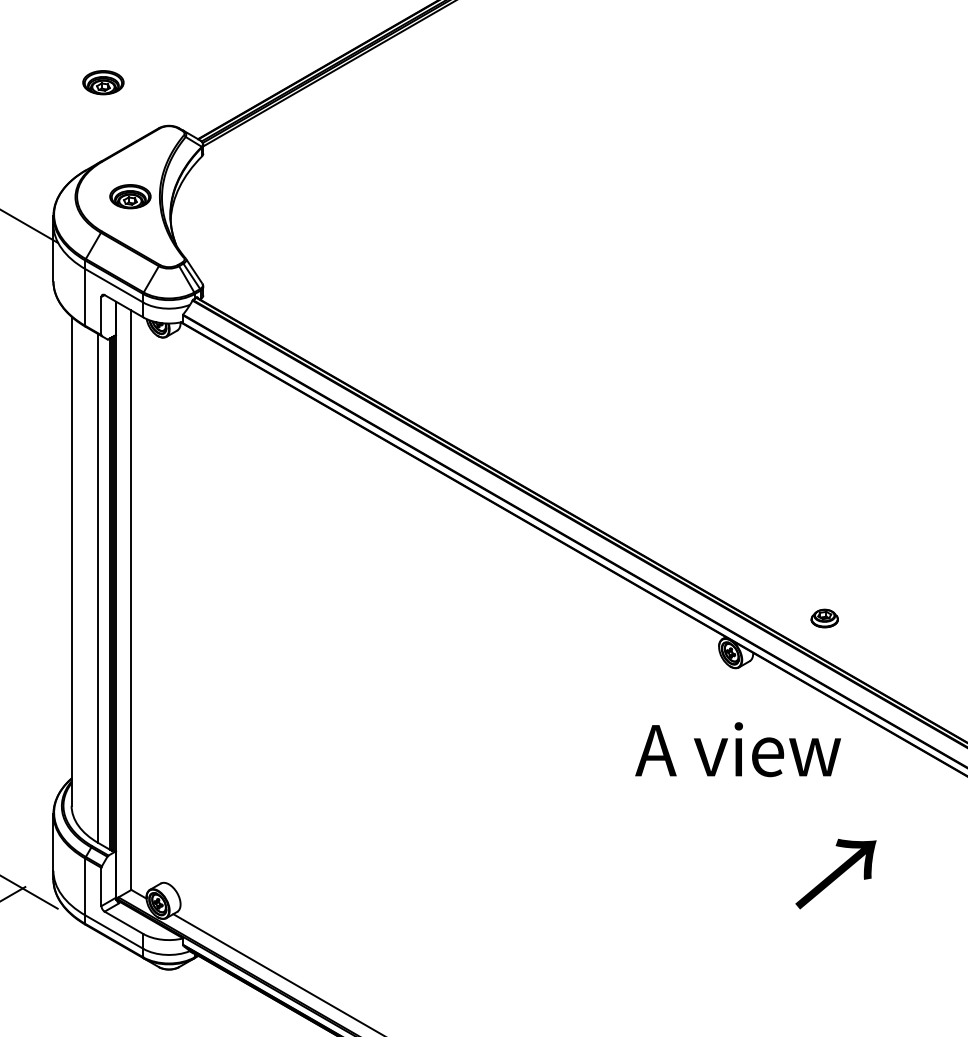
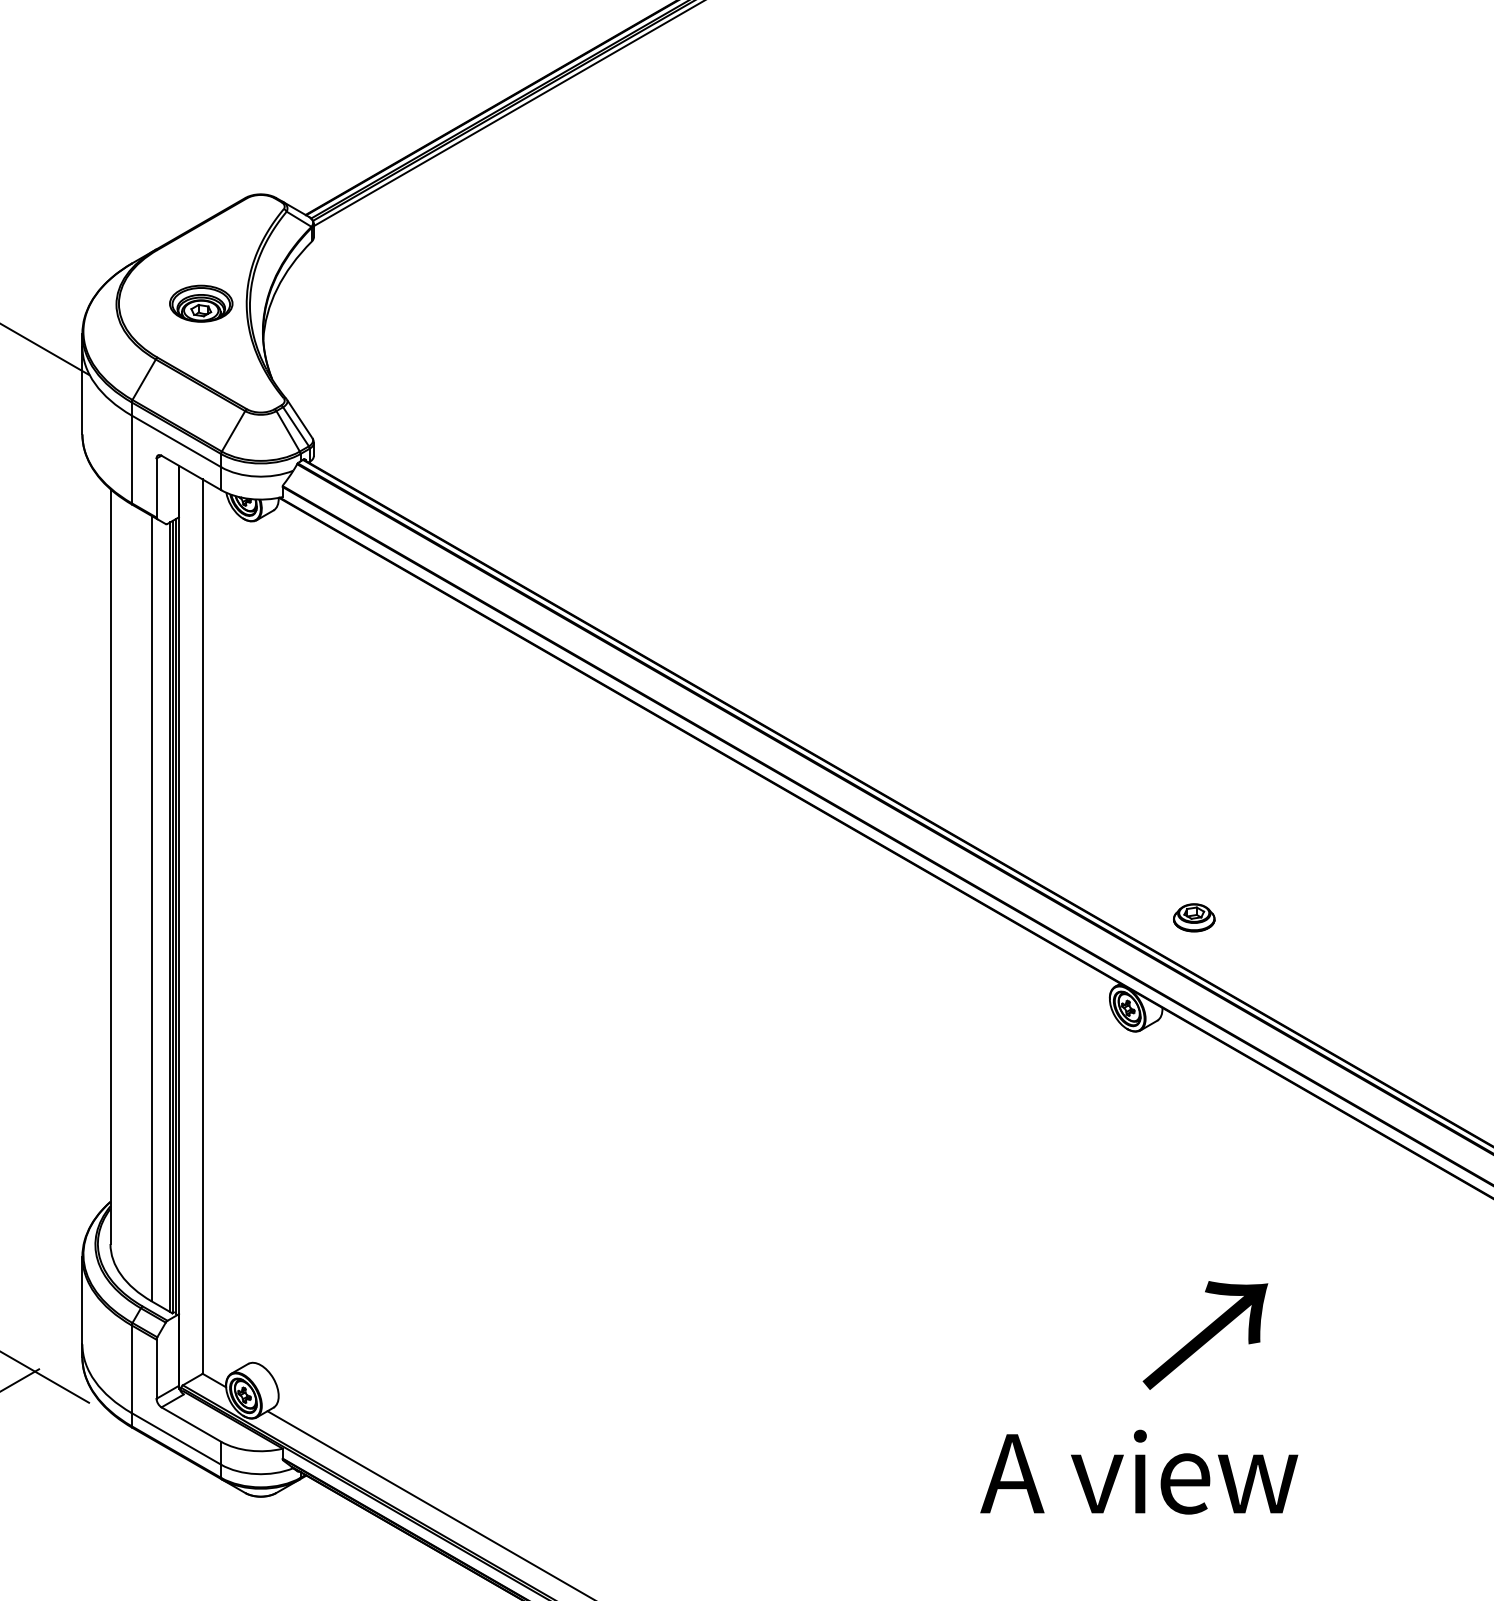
part: (103, 82) -> (159, 127), removed
part: (824, 618) -> (1193, 917), moved
text: (737, 749) -> (1138, 1471), moved
text: (835, 873) -> (1204, 1334), moved

